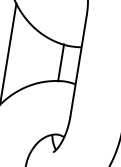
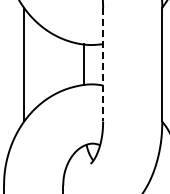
line: (78, 65) -> (103, 64), solid -> dashed

